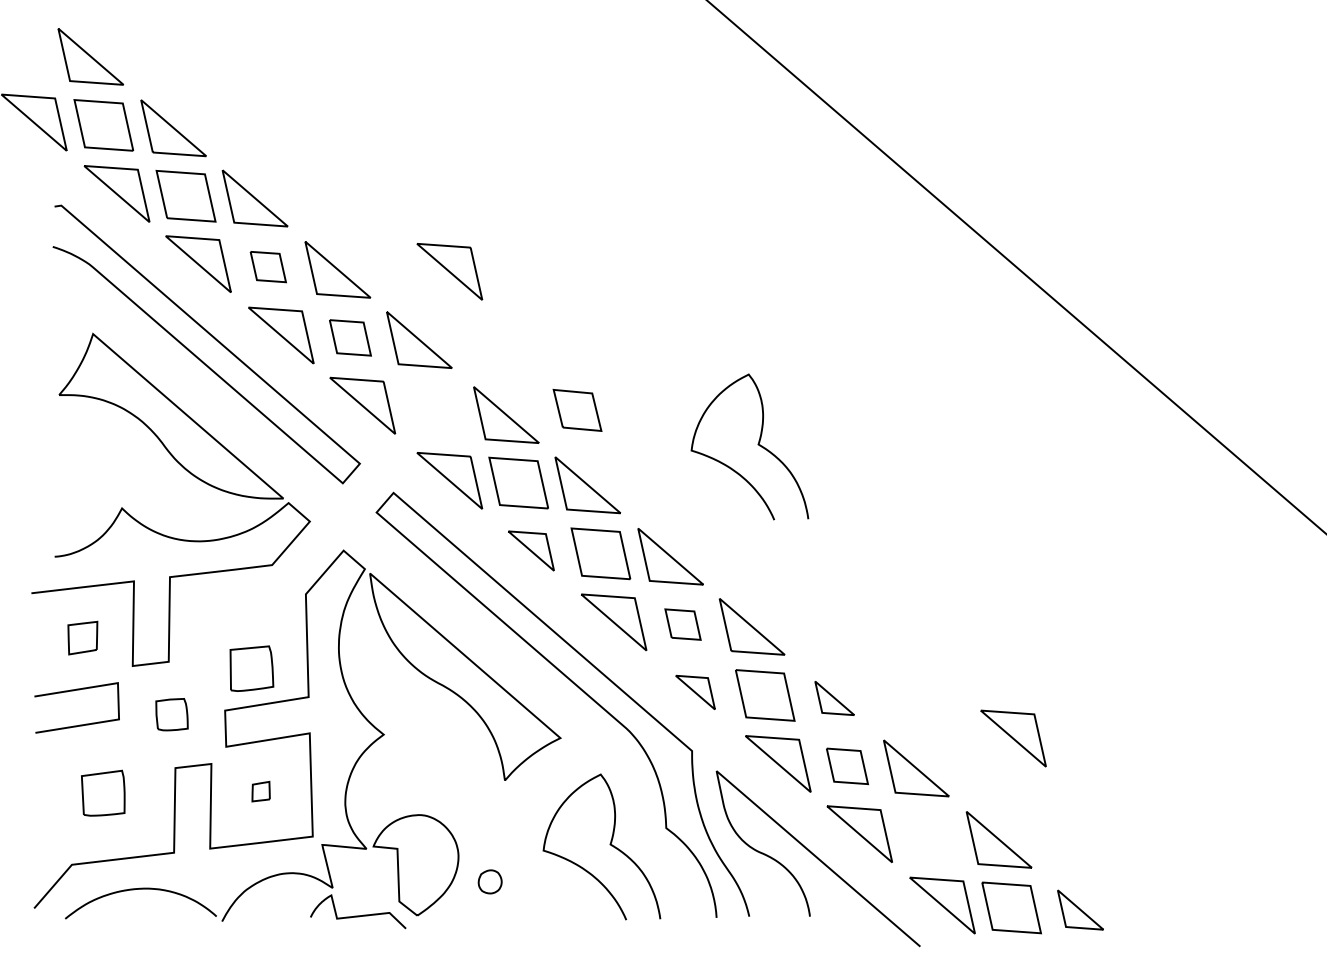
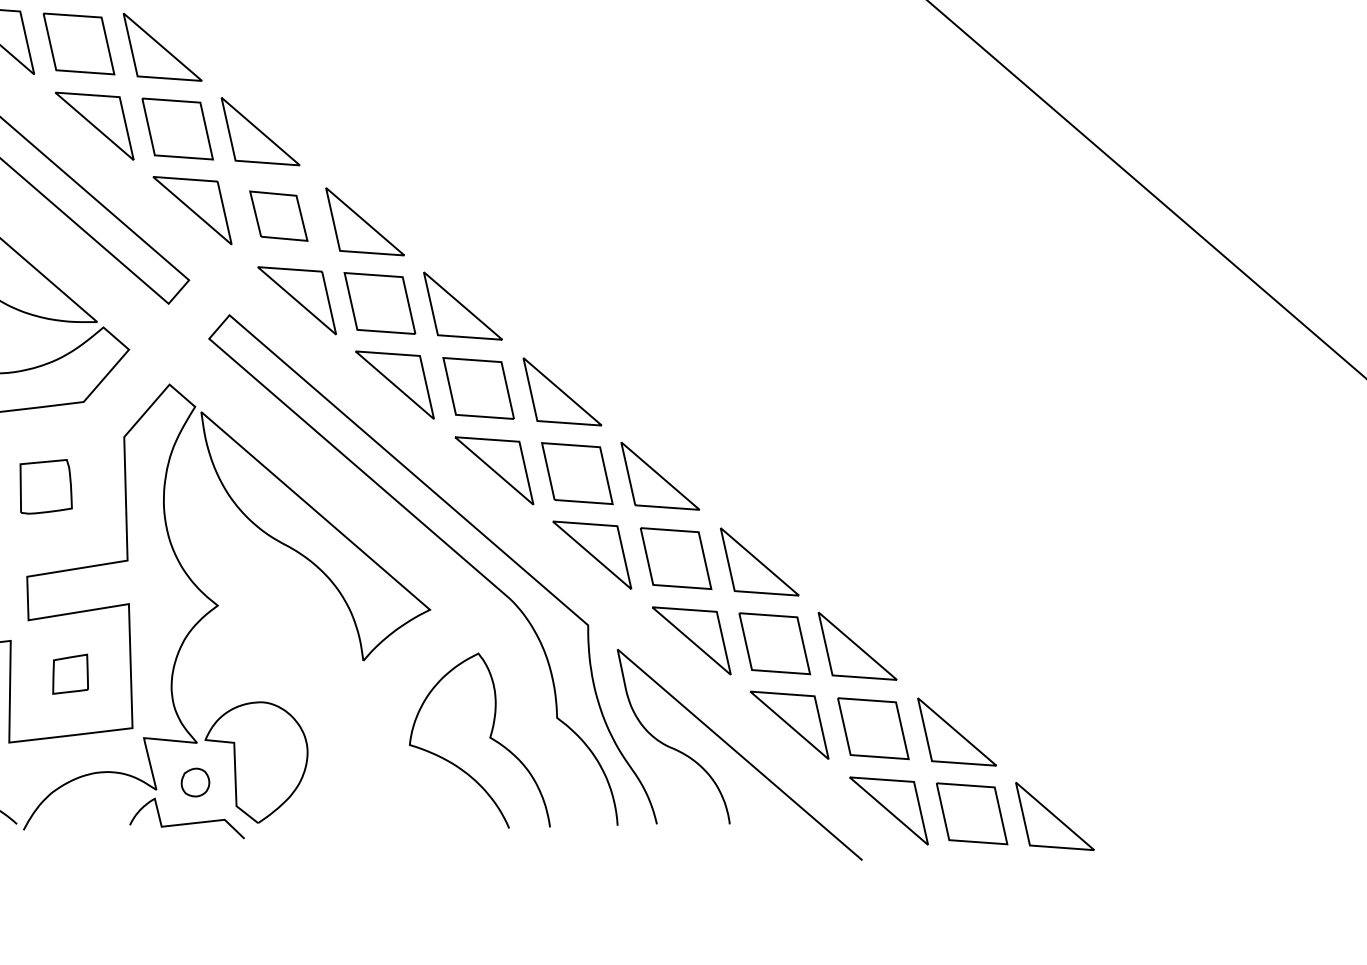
part: (268, 266) -> (79, 43), size x1.67
part: (449, 271) -> (296, 49), removed
part: (350, 337) -> (177, 128), size x1.43
part: (577, 410) -> (278, 216), moved
curve: (757, 444) -> (666, 257), removed
part: (531, 550) -> (395, 384), size x1.43
part: (682, 624) -> (576, 473), size x1.67
part: (251, 668) -> (45, 486), moved
part: (695, 692) -> (592, 555), size x1.67
part: (834, 698) -> (759, 562), size x1.67
part: (1013, 738) -> (974, 610), removed
part: (847, 766) -> (774, 643), size x1.43
part: (260, 791) -> (69, 673), size x1.67
part: (929, 836) -> (873, 728), added
part: (489, 881) -> (194, 782), moved
part: (1080, 909) -> (1054, 815), size x1.43

